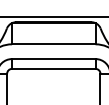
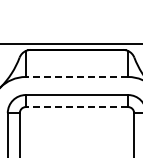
line: (53, 43) -> (76, 76), solid -> dashed
line: (53, 69) -> (76, 107), solid -> dashed

